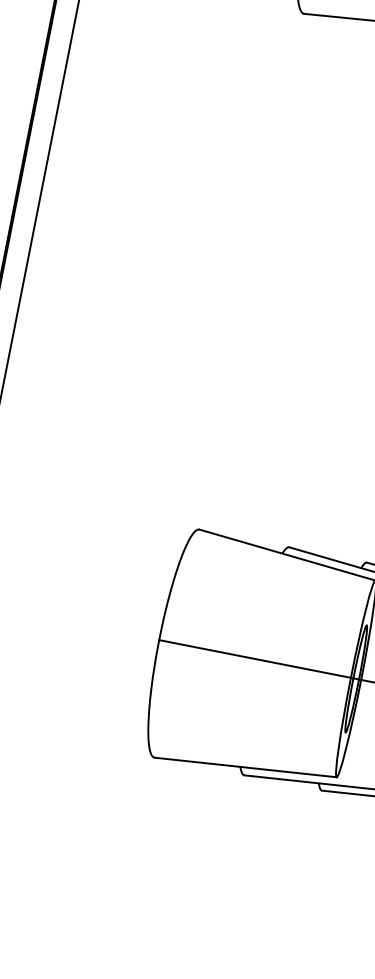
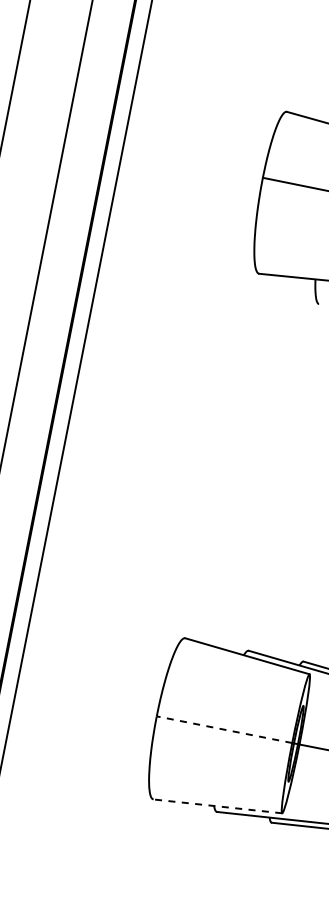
line: (255, 658) -> (224, 729), solid -> dashed
line: (245, 767) -> (217, 806), solid -> dashed

